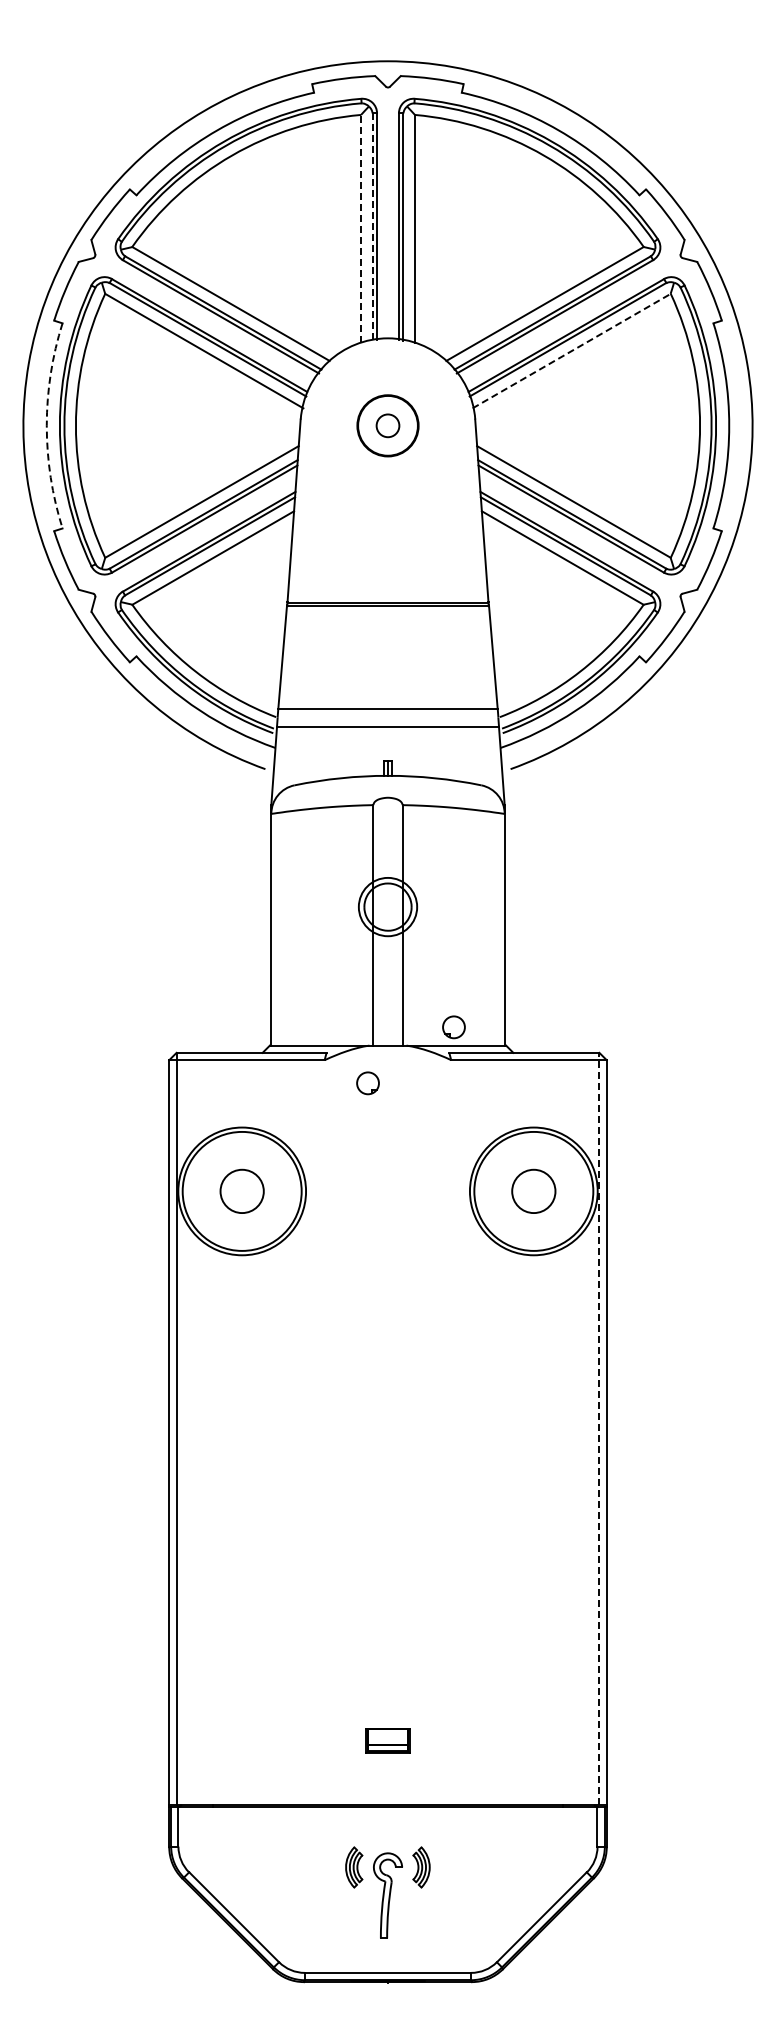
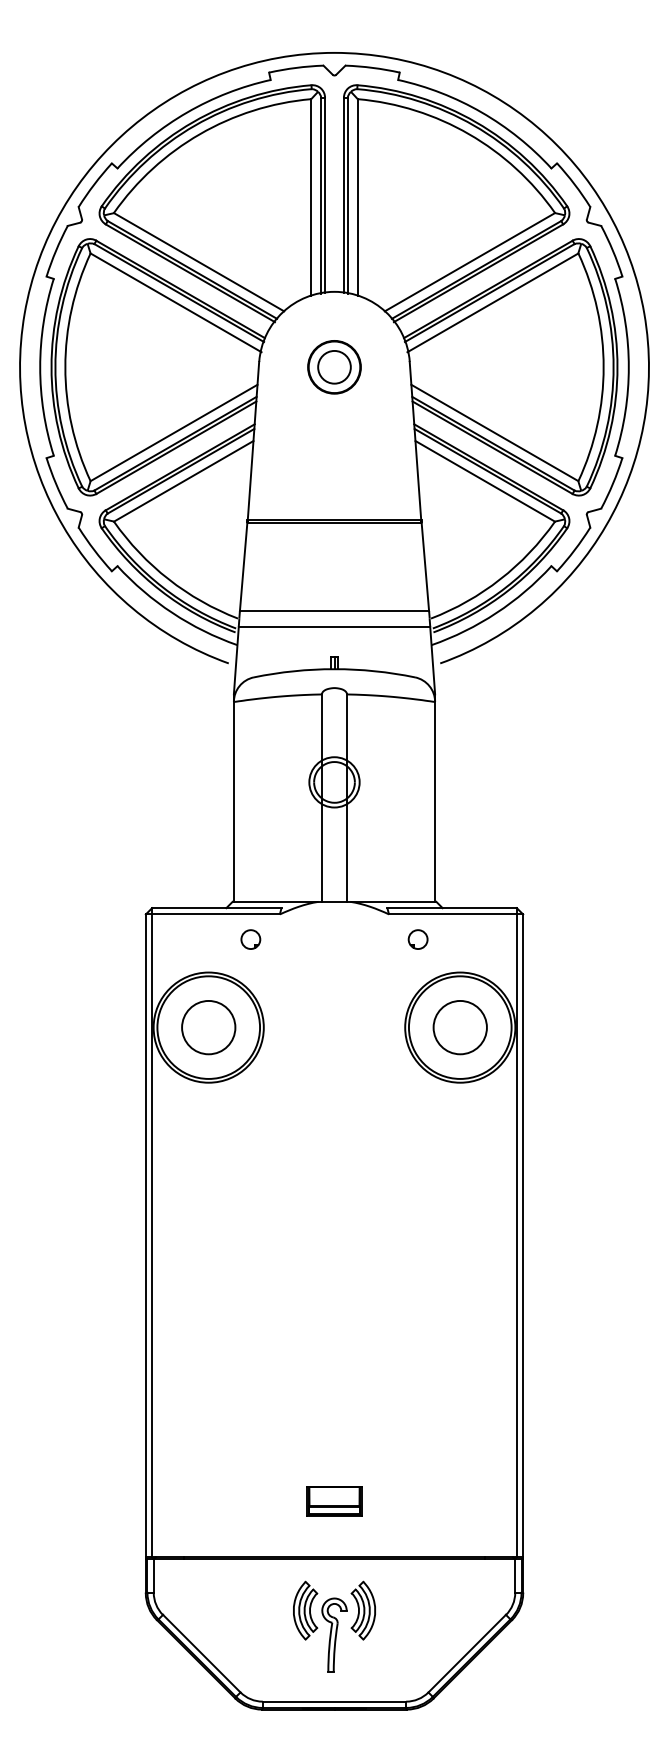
line: (372, 227) -> (321, 196), dashed -> solid
line: (360, 228) -> (310, 197), dashed -> solid
line: (572, 350) -> (493, 302), dashed -> solid
arc: (46, 425) -> (39, 367), dashed -> solid
circle: (387, 425) -> (334, 367), size x1.67
part: (453, 1027) -> (417, 939), moved
part: (367, 1083) -> (250, 939), moved
circle: (242, 1191) -> (209, 1027), size x1.43
circle: (533, 1191) -> (459, 1027), size x1.43
line: (599, 1428) -> (516, 1232), dashed -> solid
part: (387, 1740) -> (334, 1501), size x1.43
part: (353, 1867) -> (304, 1610), size x1.67
part: (421, 1867) -> (363, 1610), size x1.67

